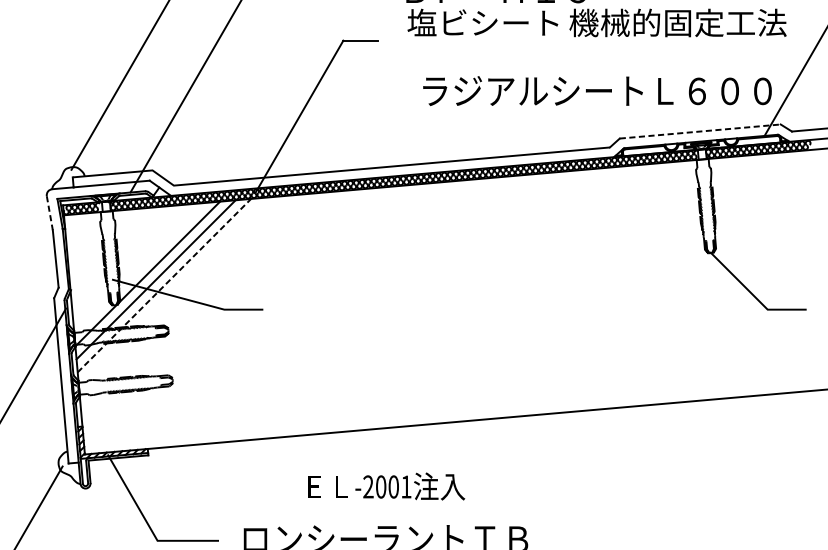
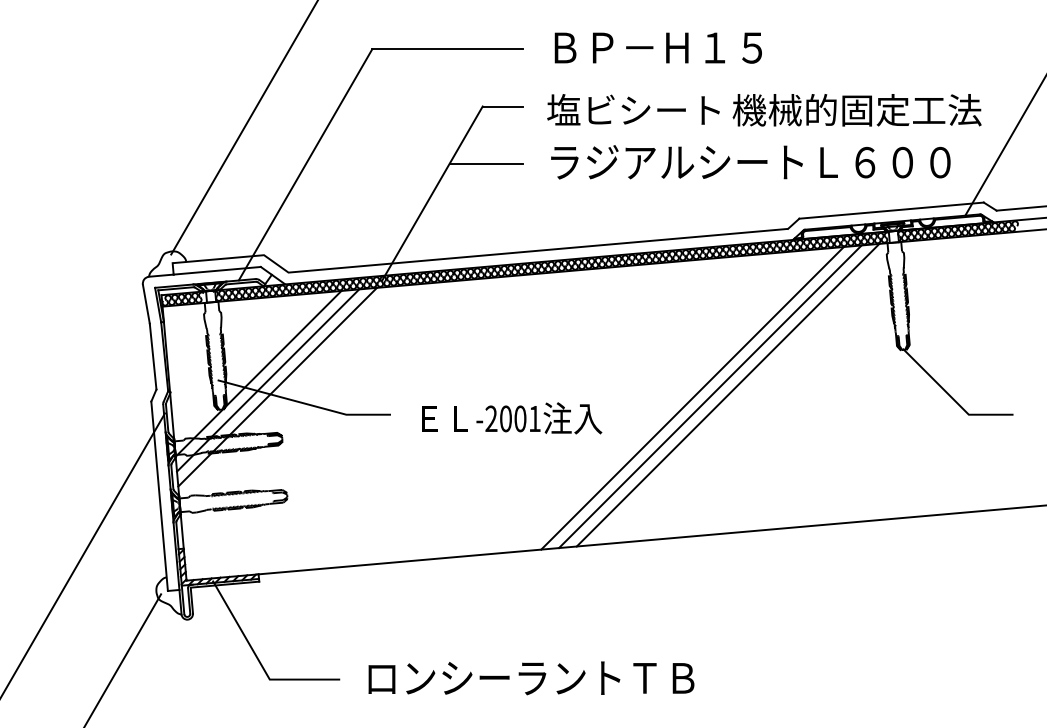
text: (597, 23) -> (764, 110), moved
line: (345, 90) -> (485, 163), added
text: (597, 91) -> (750, 162), moved
line: (700, 131) -> (891, 210), dashed -> solid
line: (49, 213) -> (146, 304), dashed -> solid
line: (165, 285) -> (278, 386), dashed -> solid
line: (557, 292) -> (727, 394), added
line: (542, 293) -> (710, 396), added
line: (526, 295) -> (692, 398), added
text: (386, 486) -> (512, 418), moved

